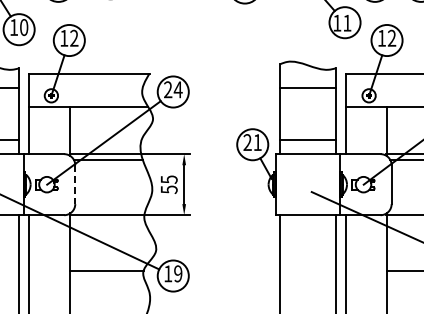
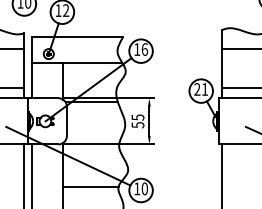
text: (173, 89) -> (141, 49), 24 -> 16
line: (75, 185) -> (67, 121), dashed -> solid
text: (178, 273) -> (145, 188), 19 -> 10

